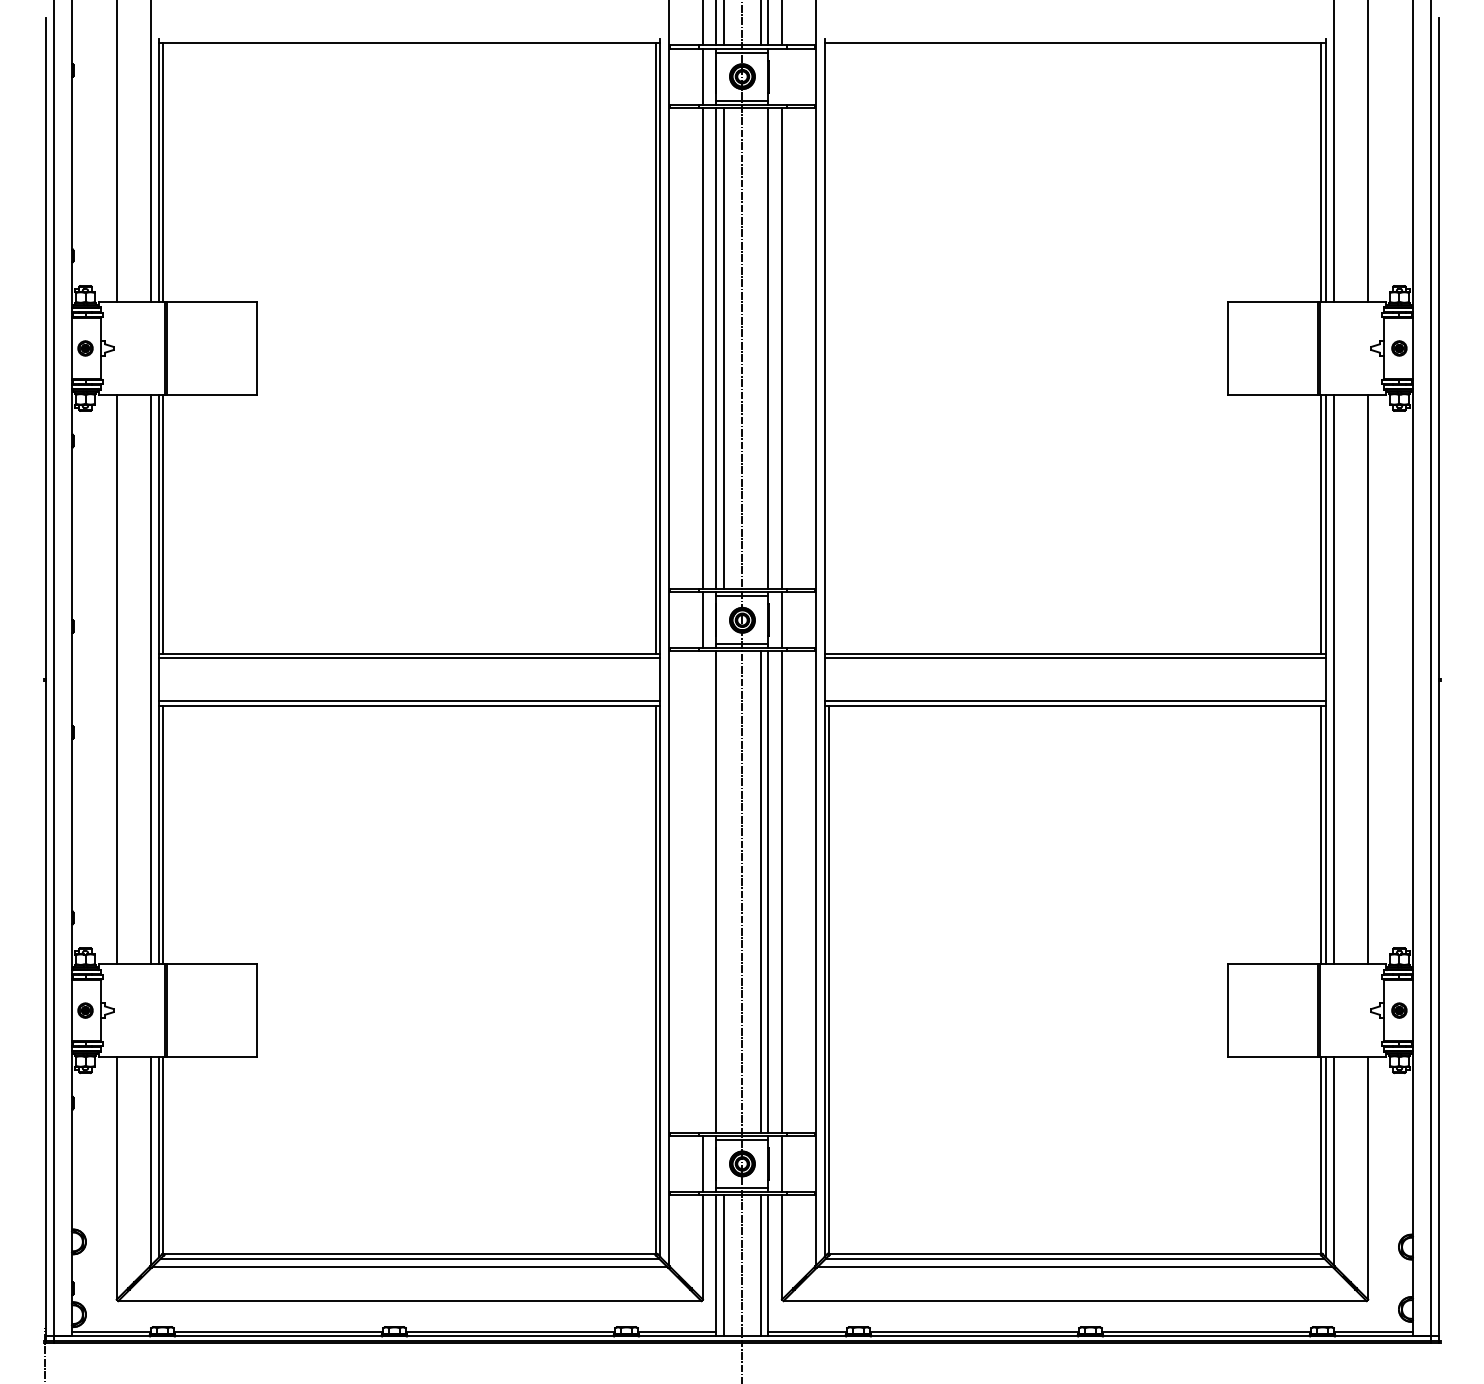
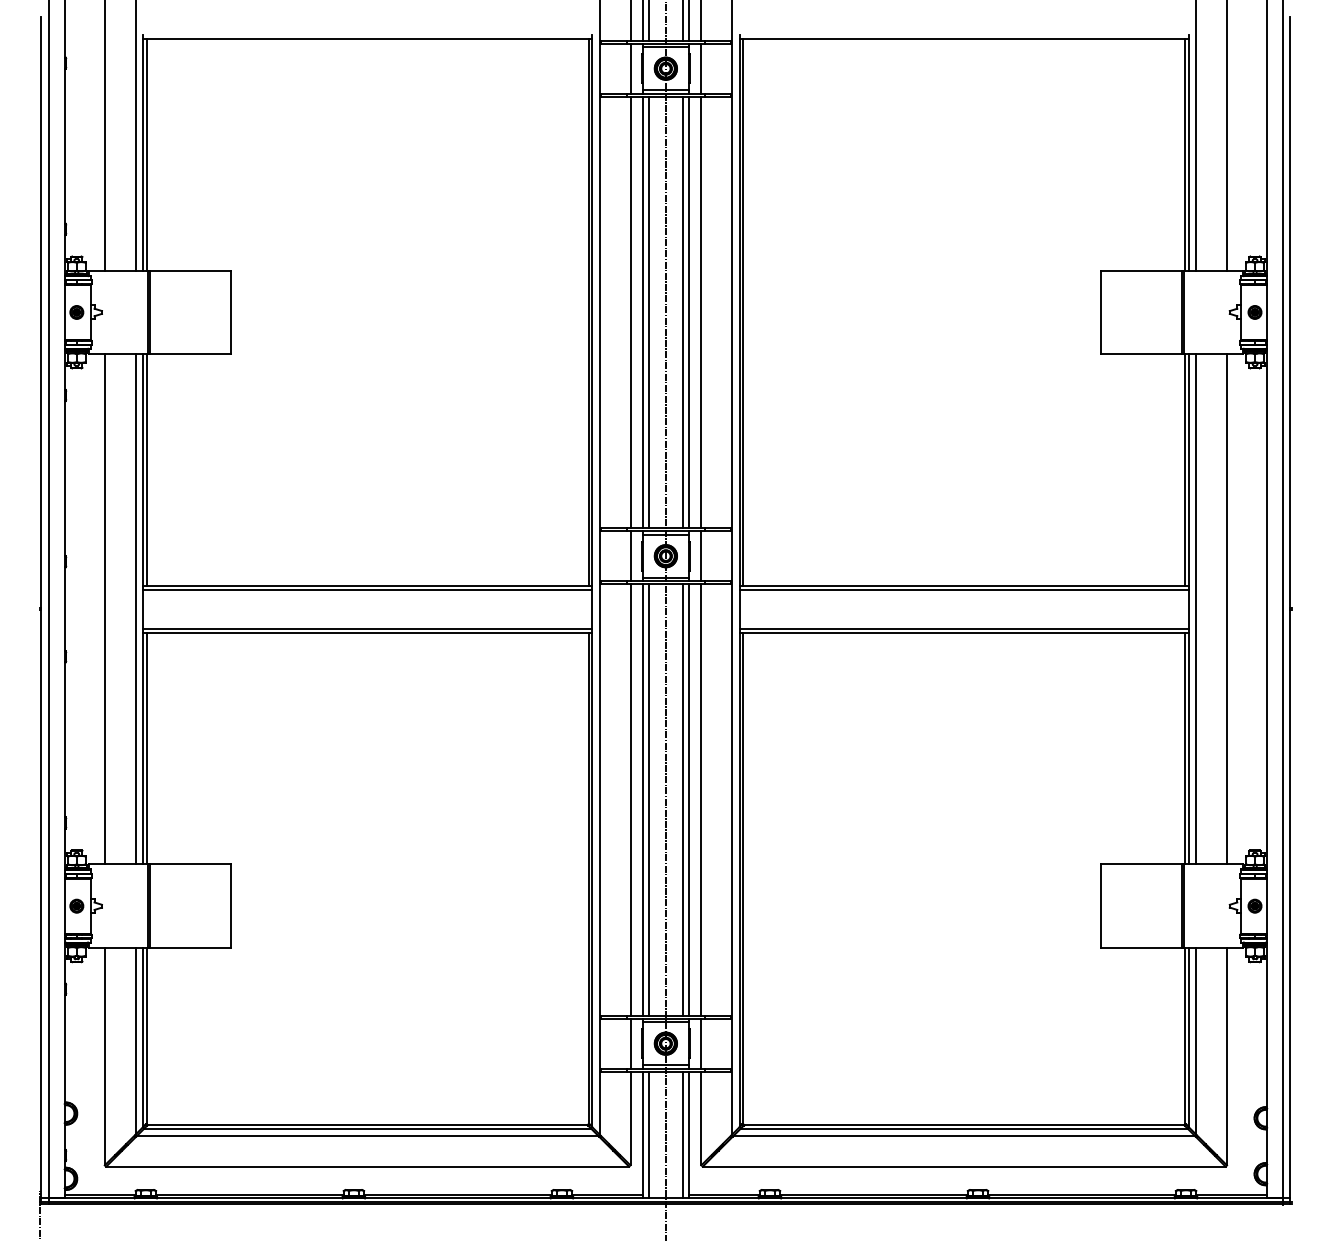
line: (781, 76) -> (700, 68), added
line: (761, 348) -> (682, 312), added
line: (828, 348) -> (743, 312), added
line: (702, 891) -> (630, 799), added
line: (723, 891) -> (648, 799), added

